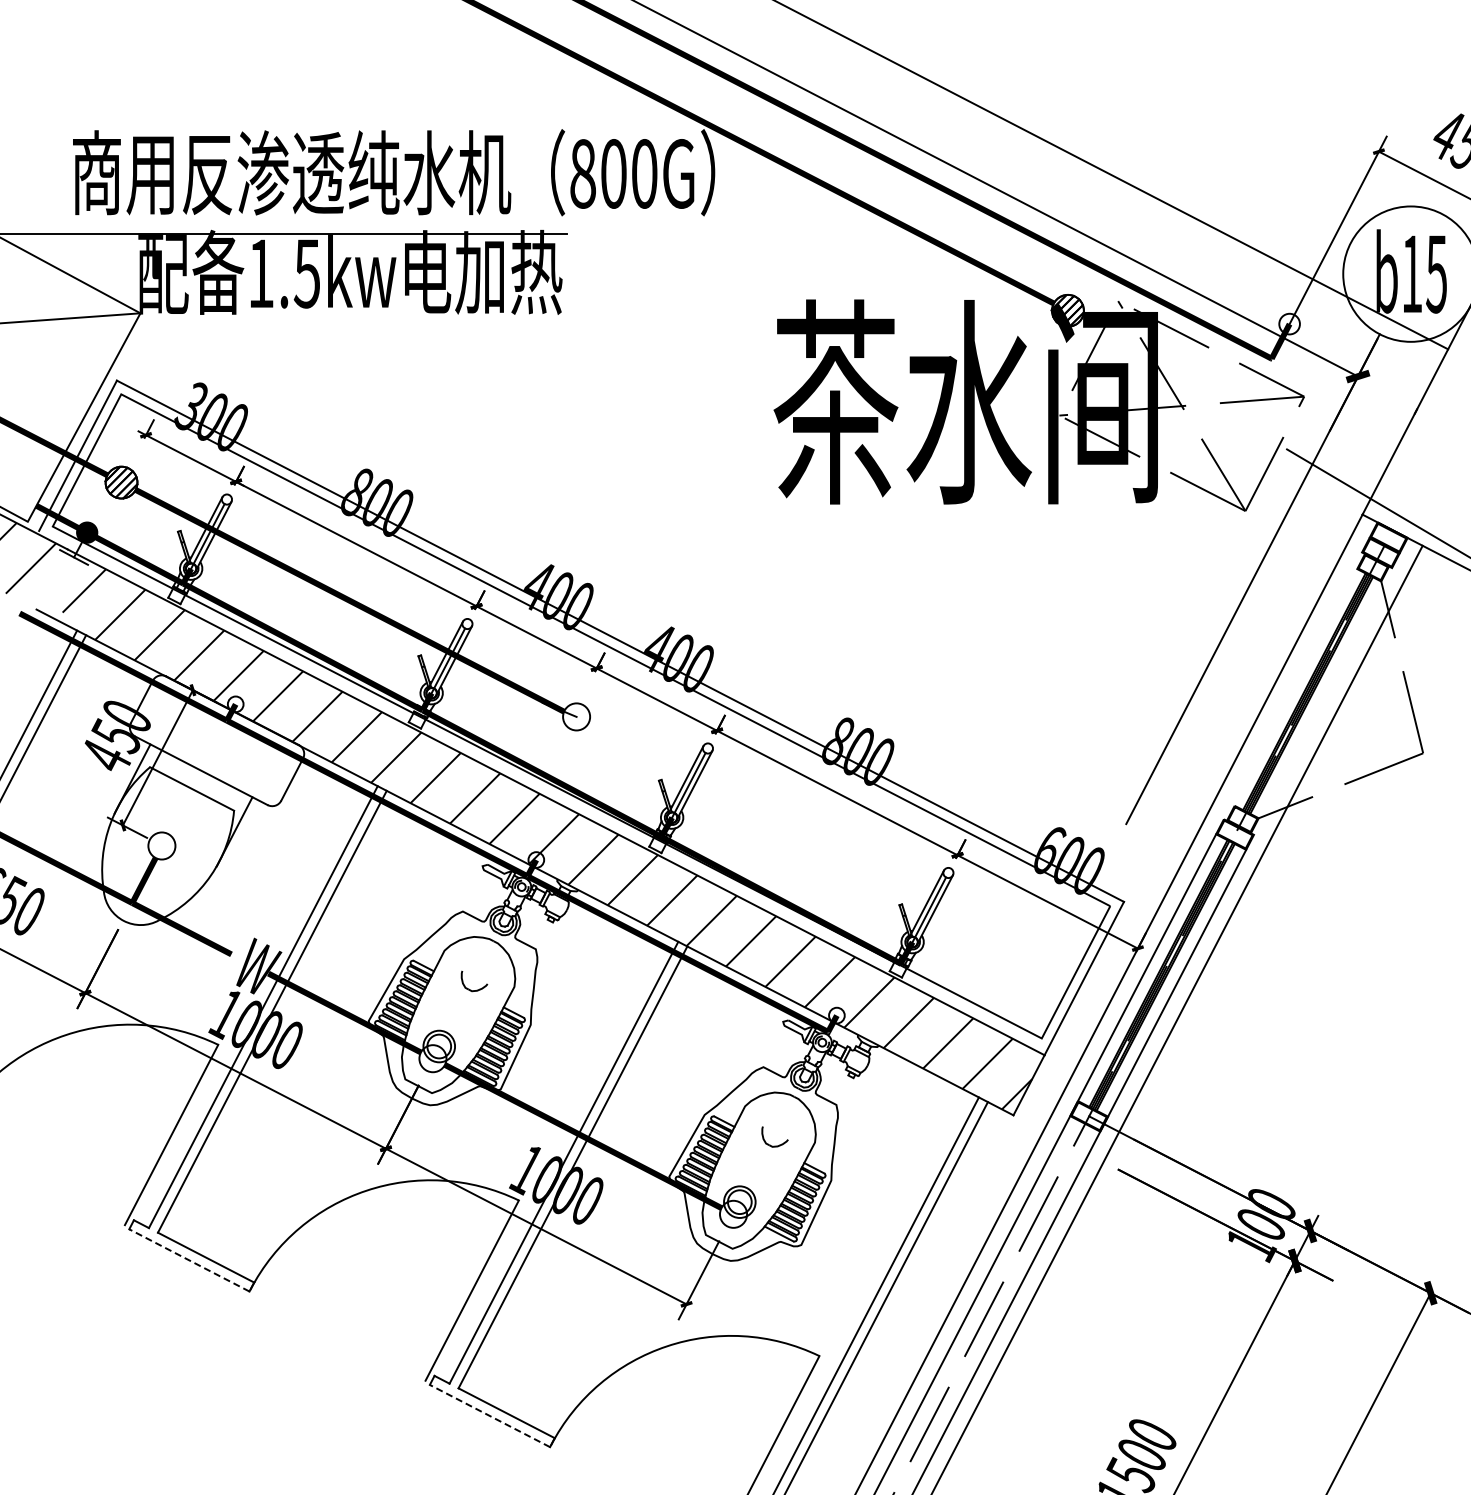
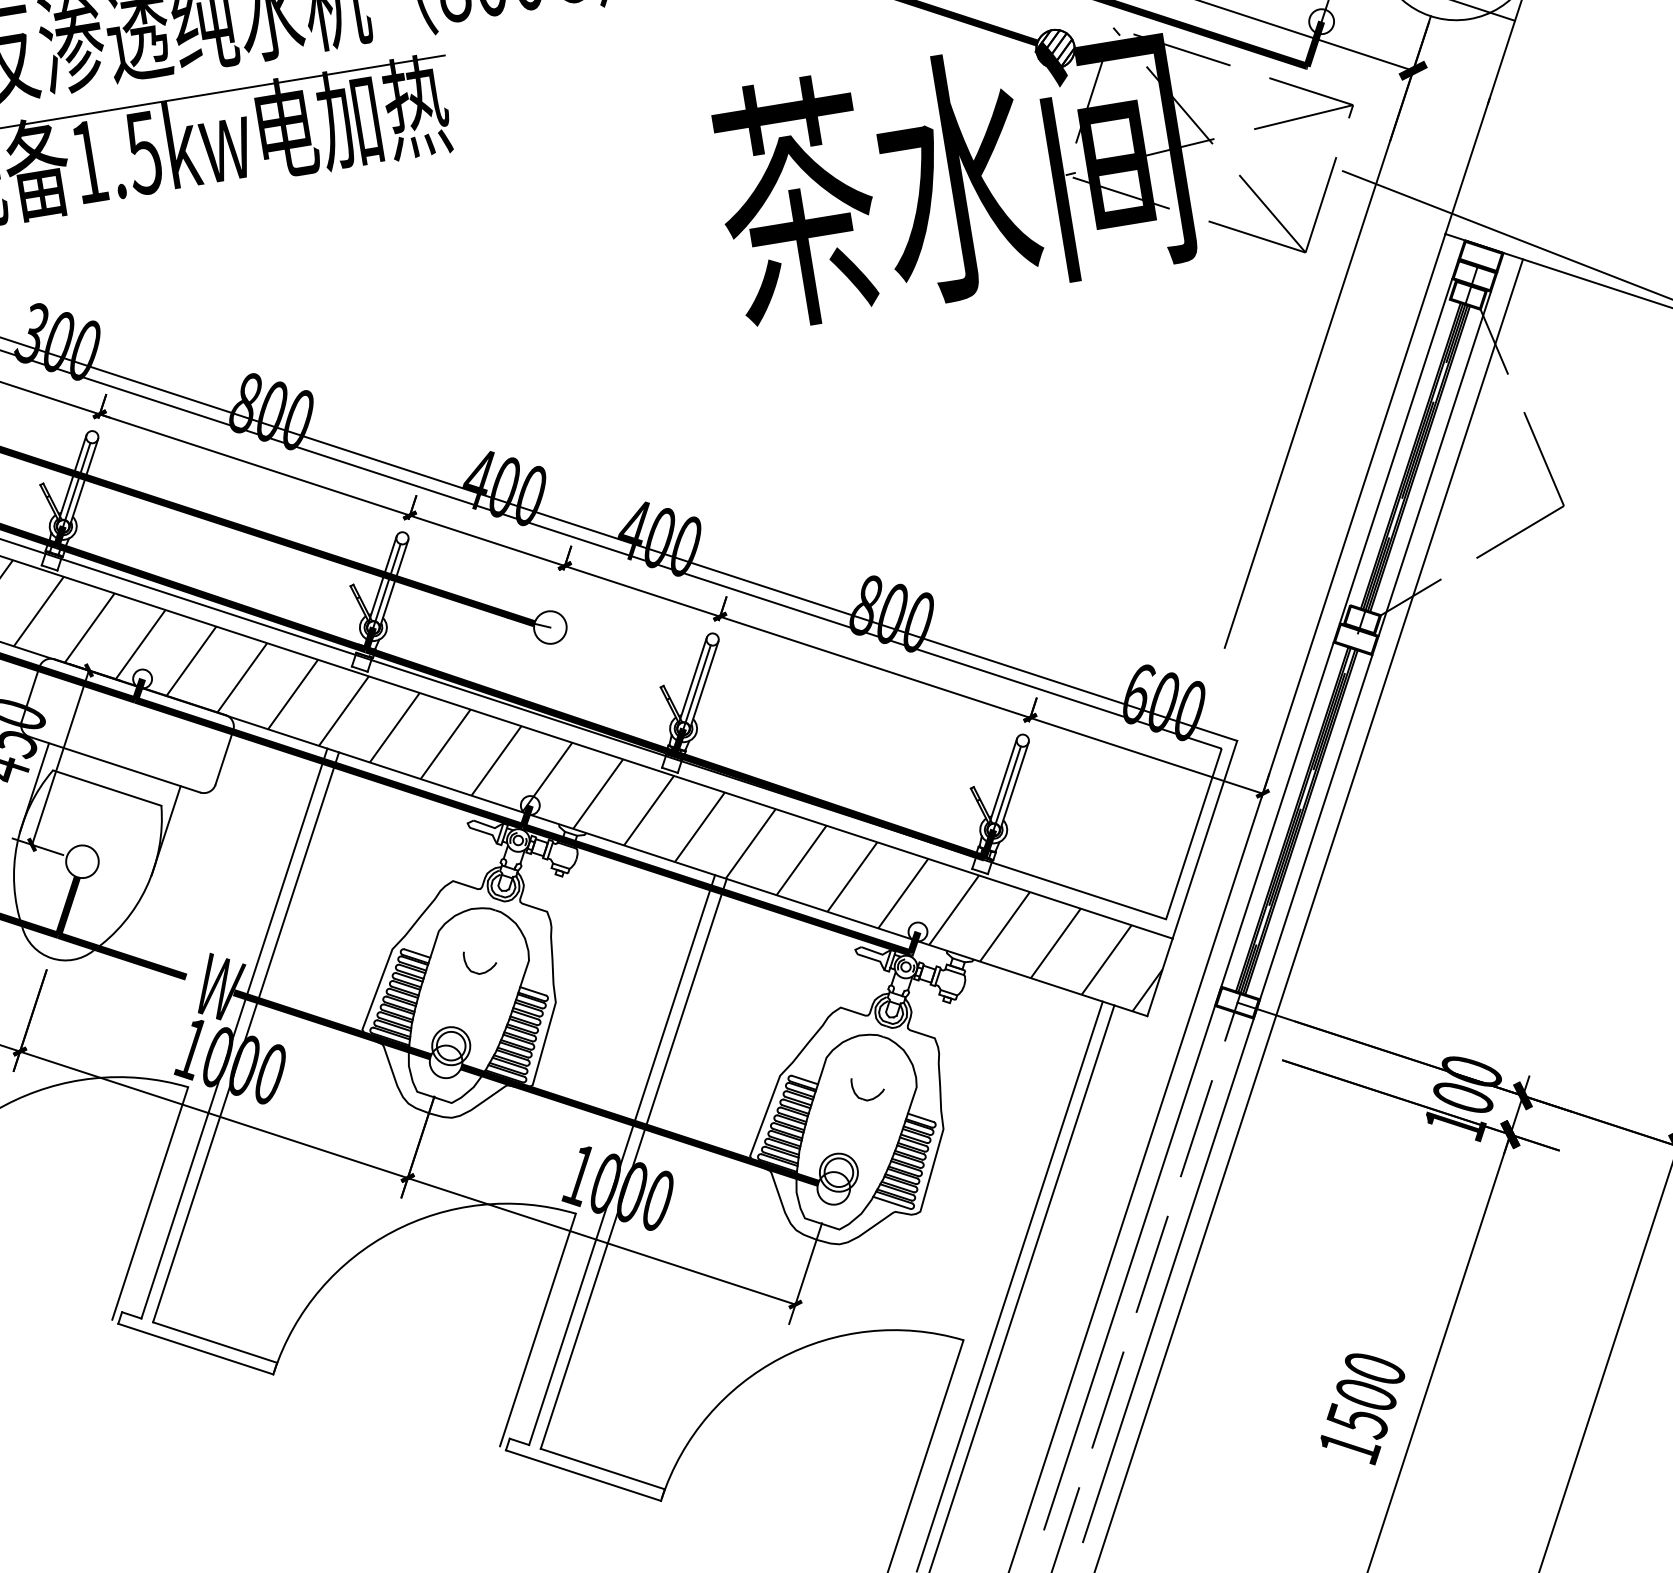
line: (1292, 685) -> (1395, 450), added
line: (1322, 701) -> (1434, 463), added
line: (189, 1260) -> (195, 1349), dashed -> solid
line: (489, 1416) -> (583, 1476), dashed -> solid

